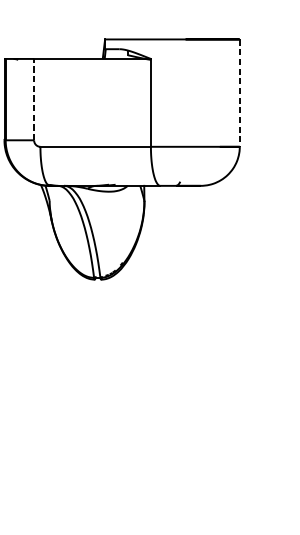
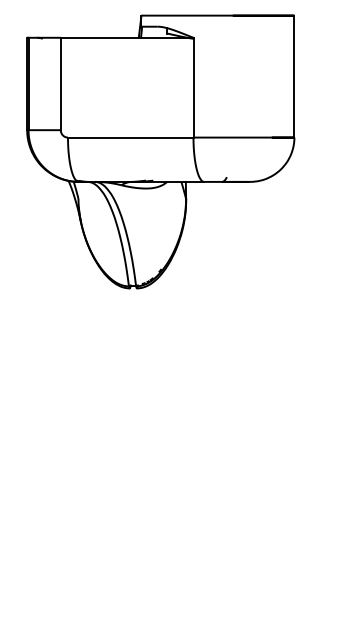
line: (239, 93) -> (294, 76), dashed -> solid
line: (33, 99) -> (60, 83), dashed -> solid

